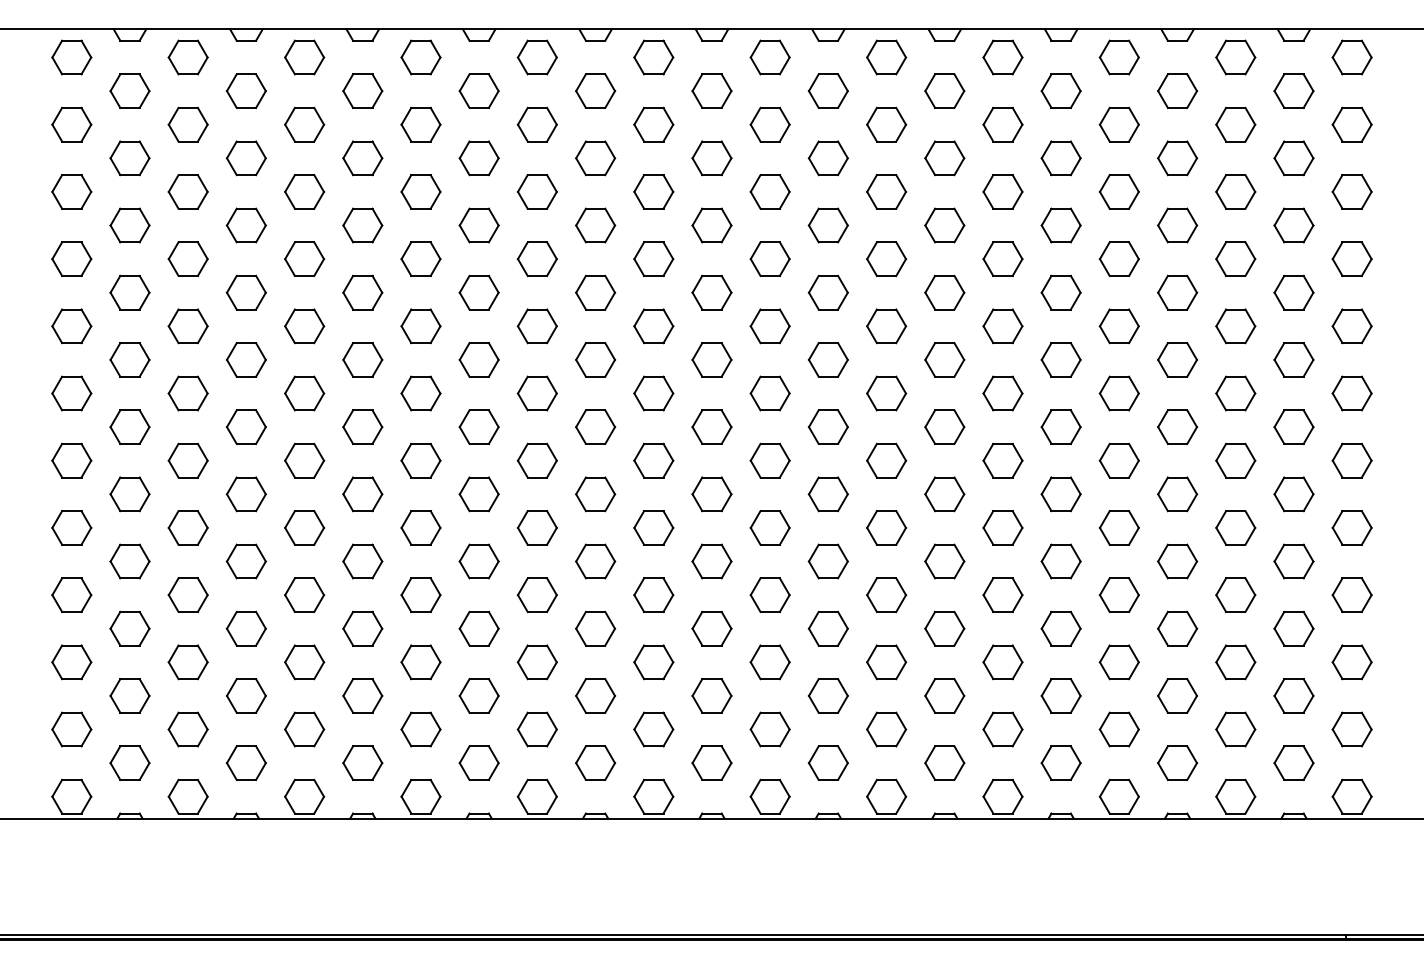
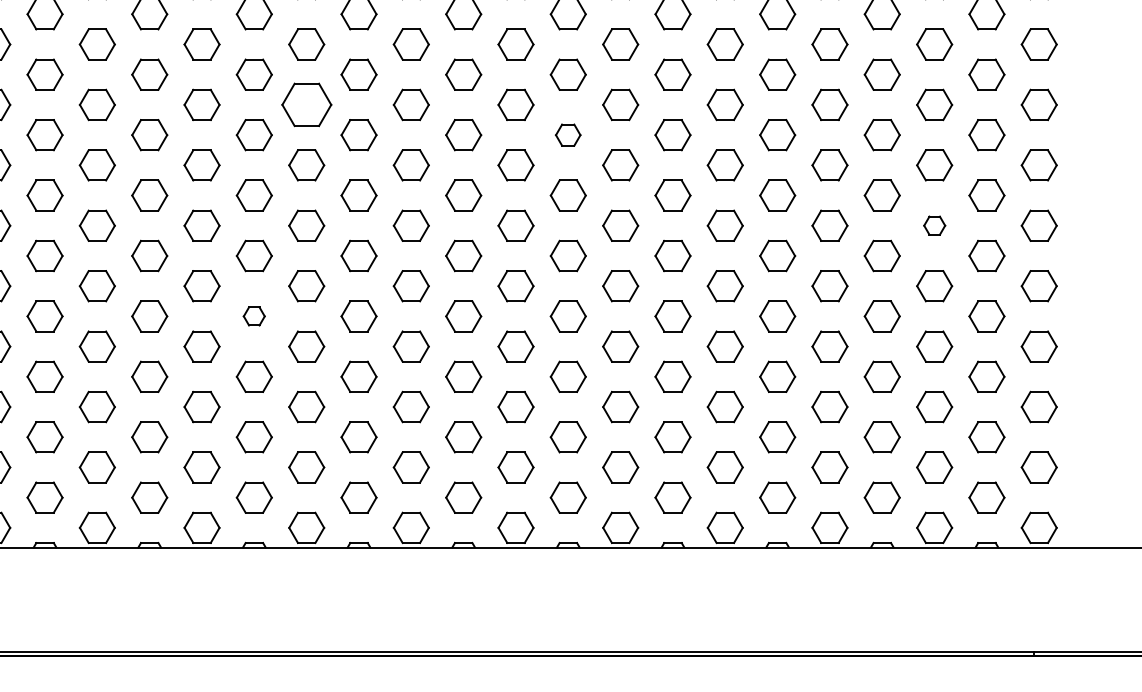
part: (536, 326) -> (305, 105), size x1.4
part: (827, 359) -> (567, 134), size x0.7
part: (1235, 460) -> (934, 225), size x0.6
part: (478, 561) -> (253, 316), size x0.6

